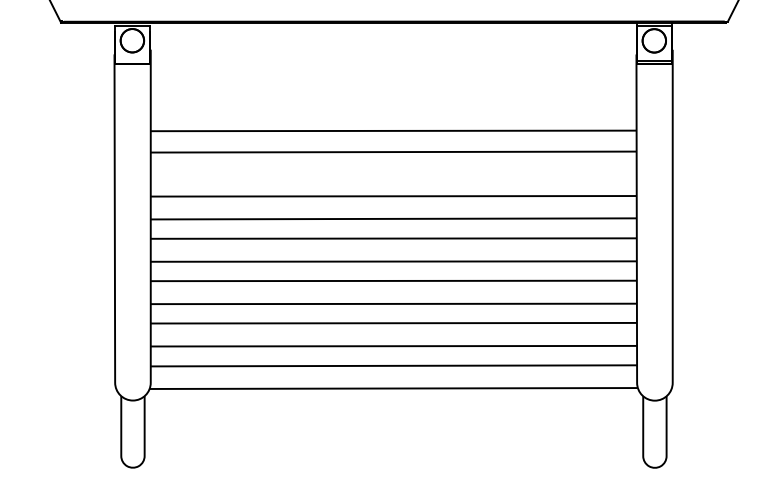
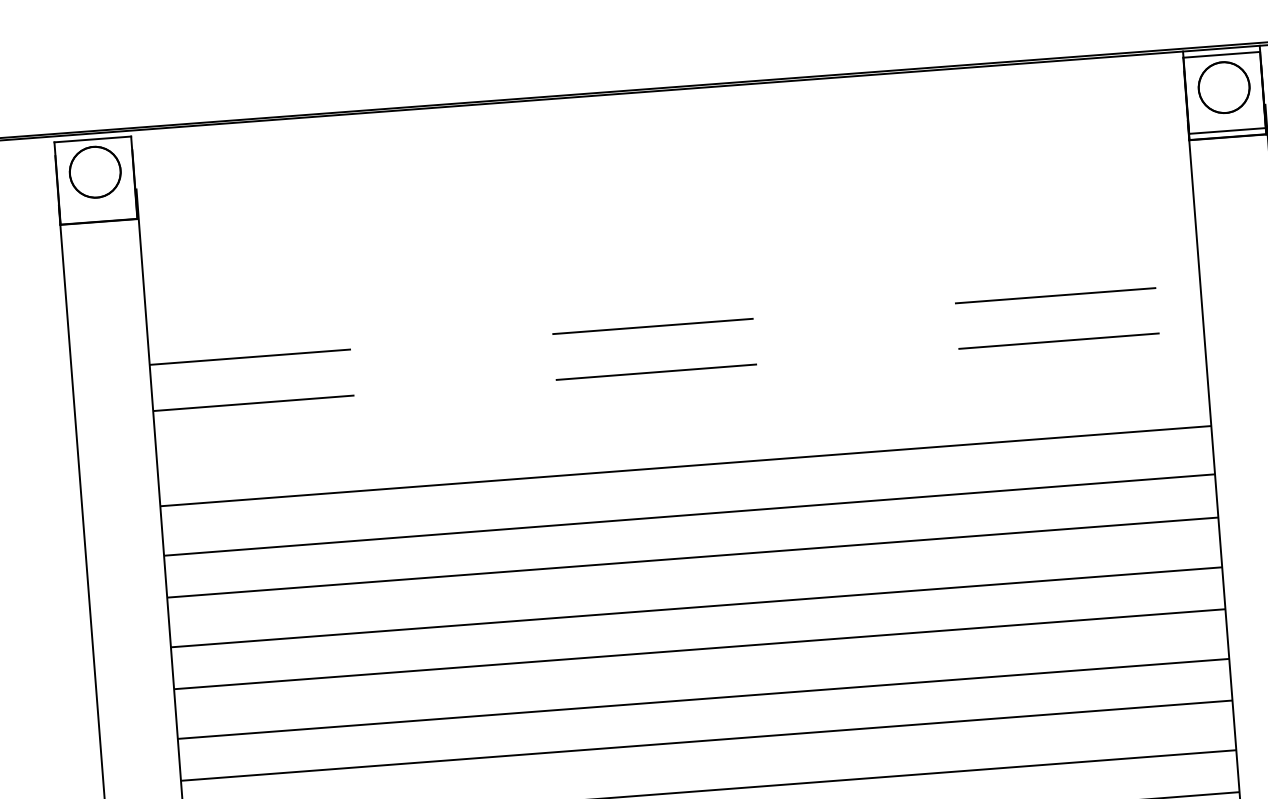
line: (393, 130) -> (674, 323), solid -> dashed
line: (393, 152) -> (678, 371), solid -> dashed

